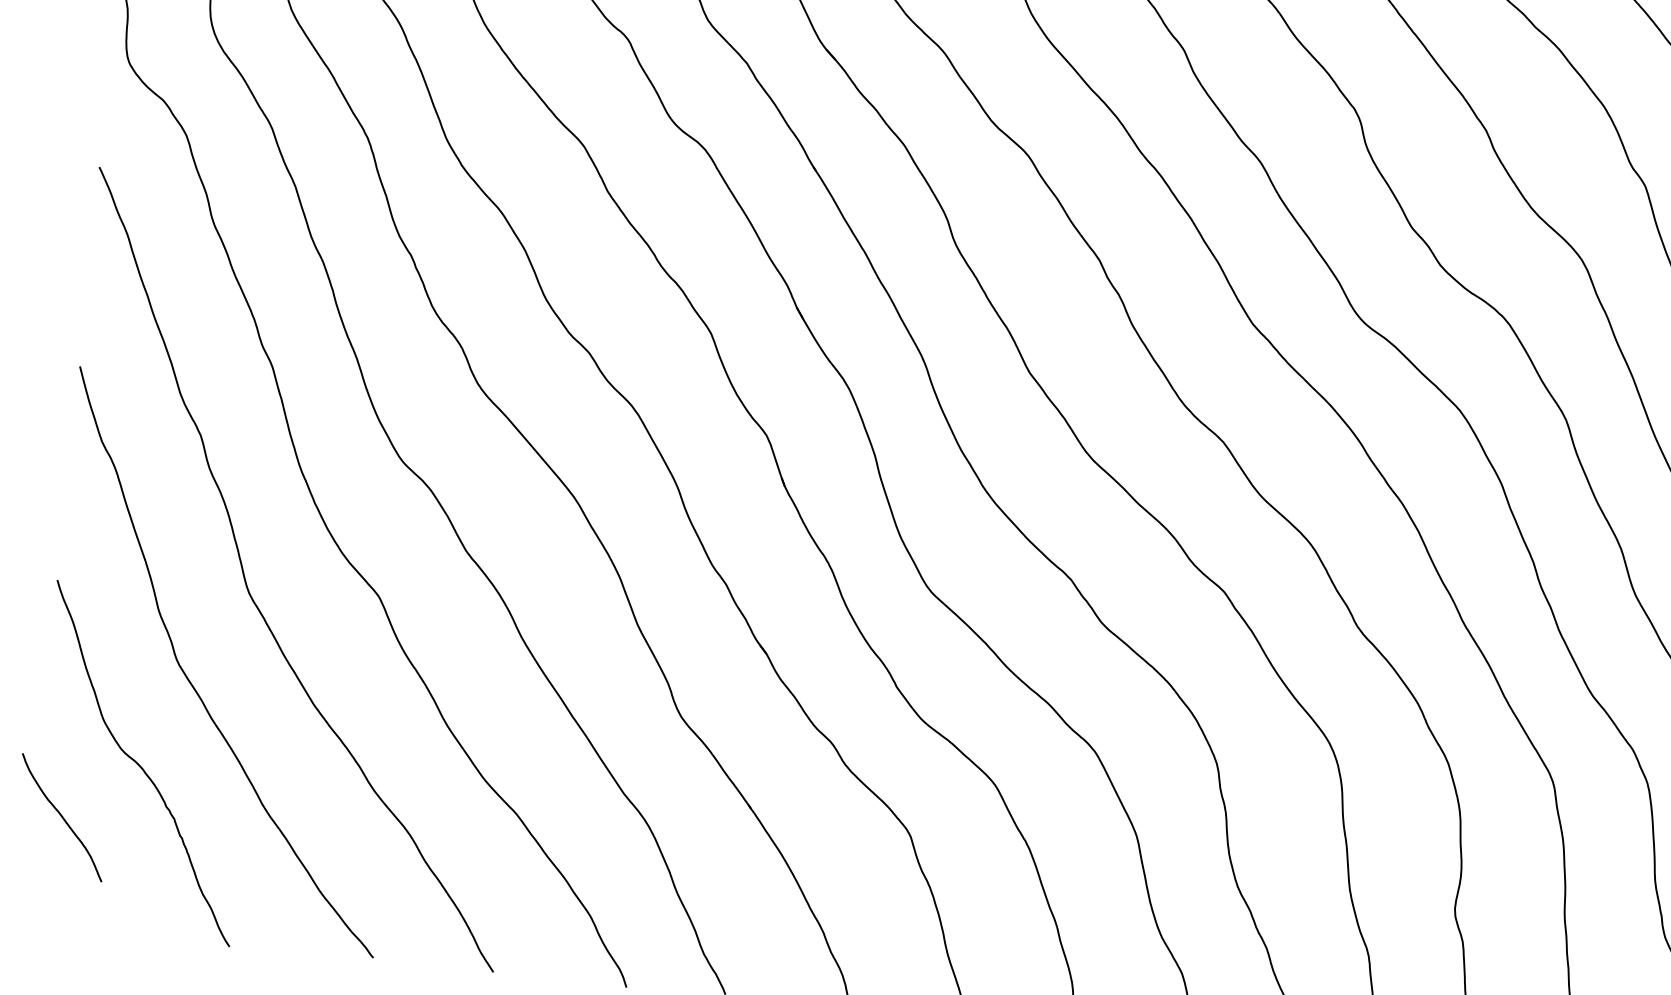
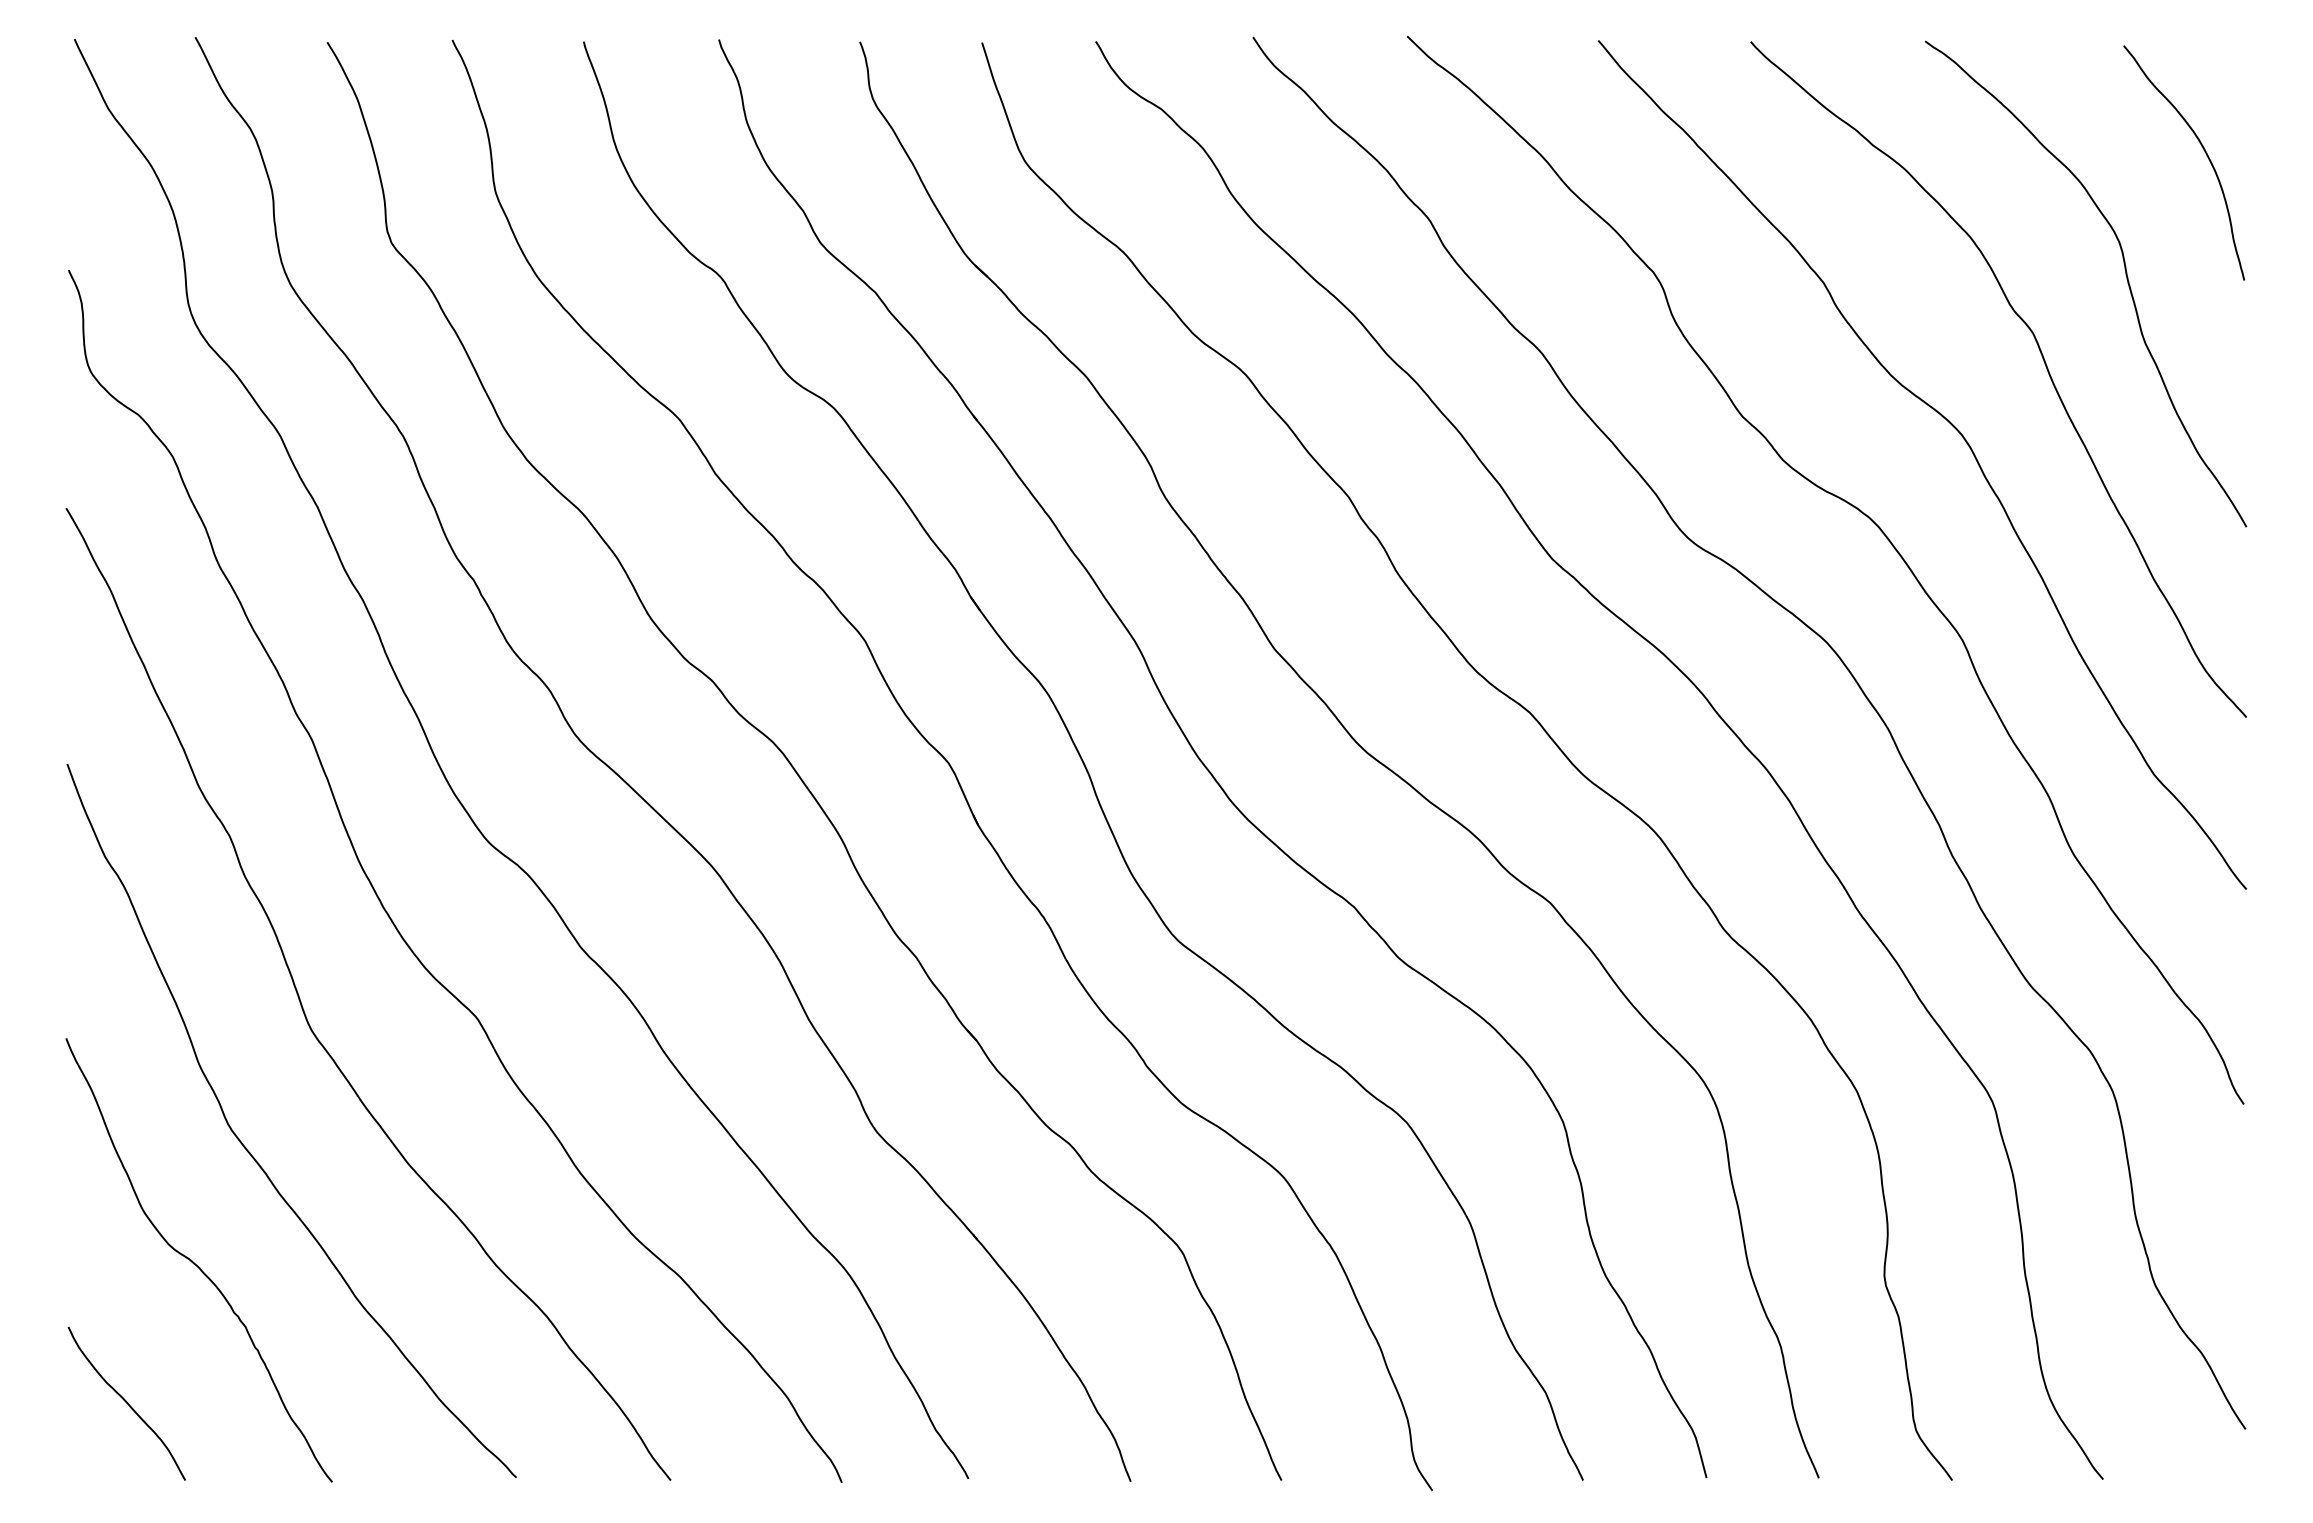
curve: (61, 817) -> (126, 1403), moved

